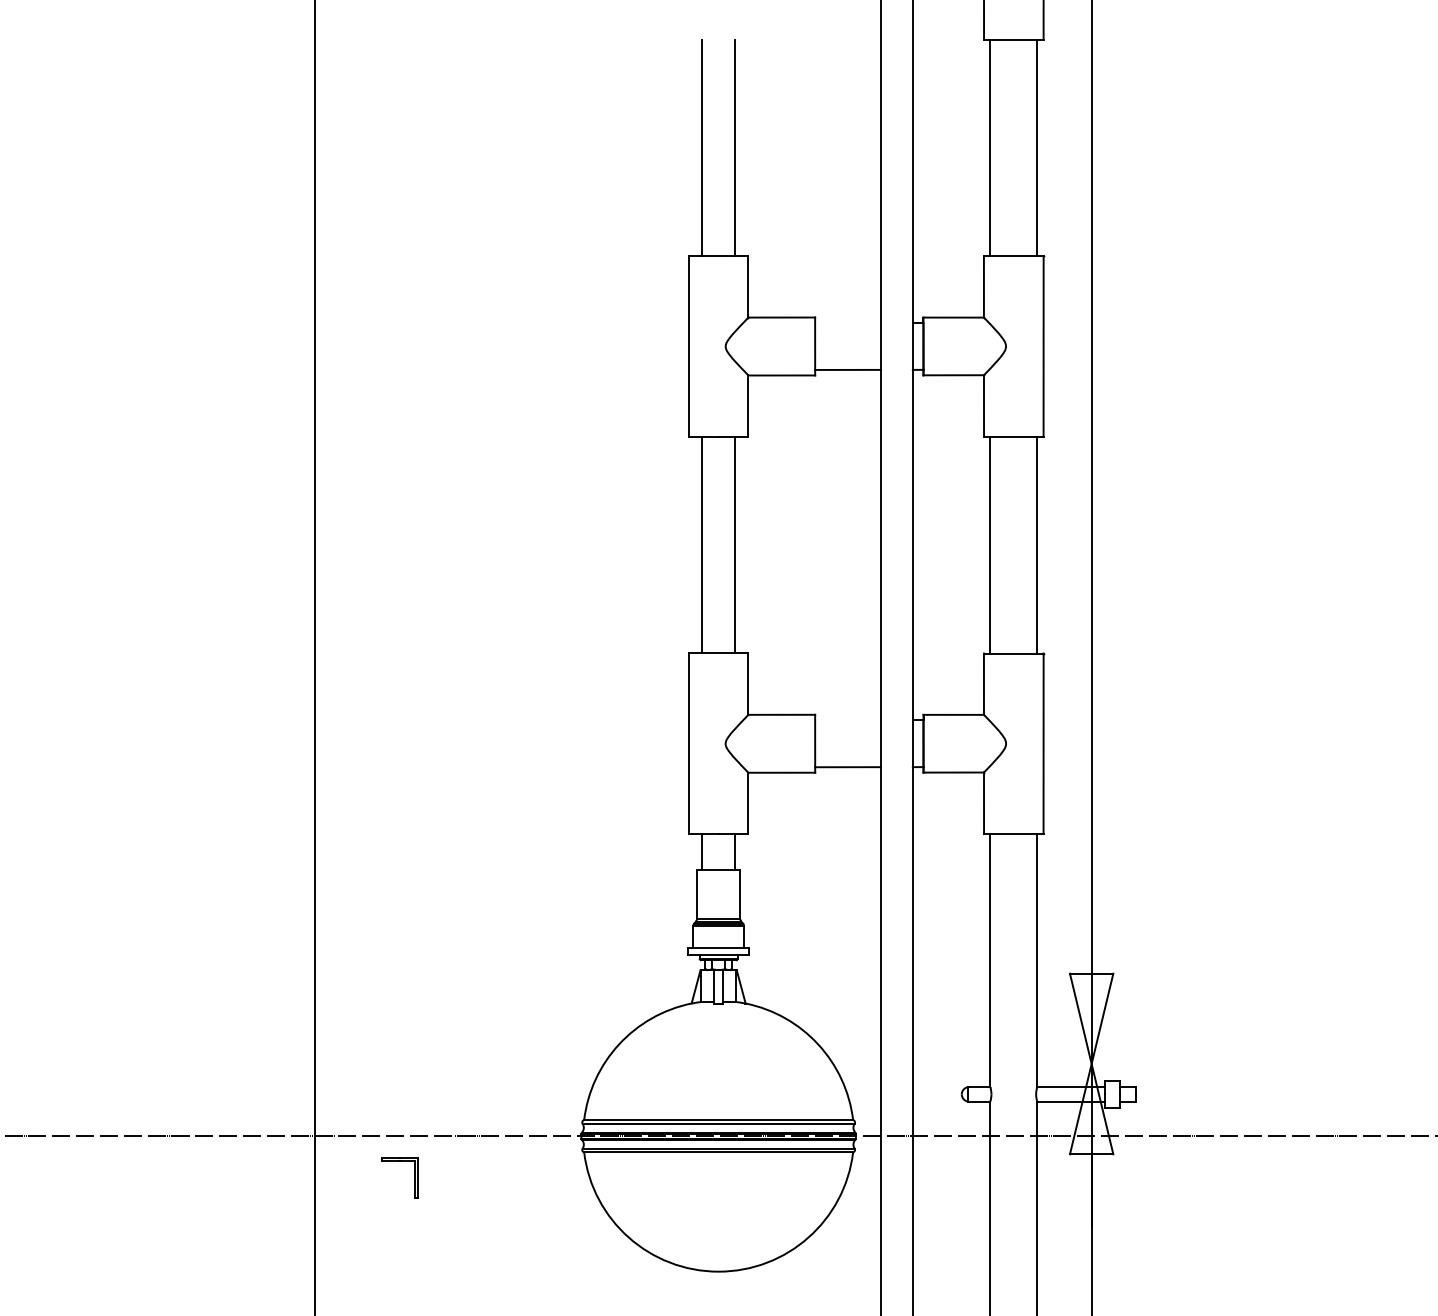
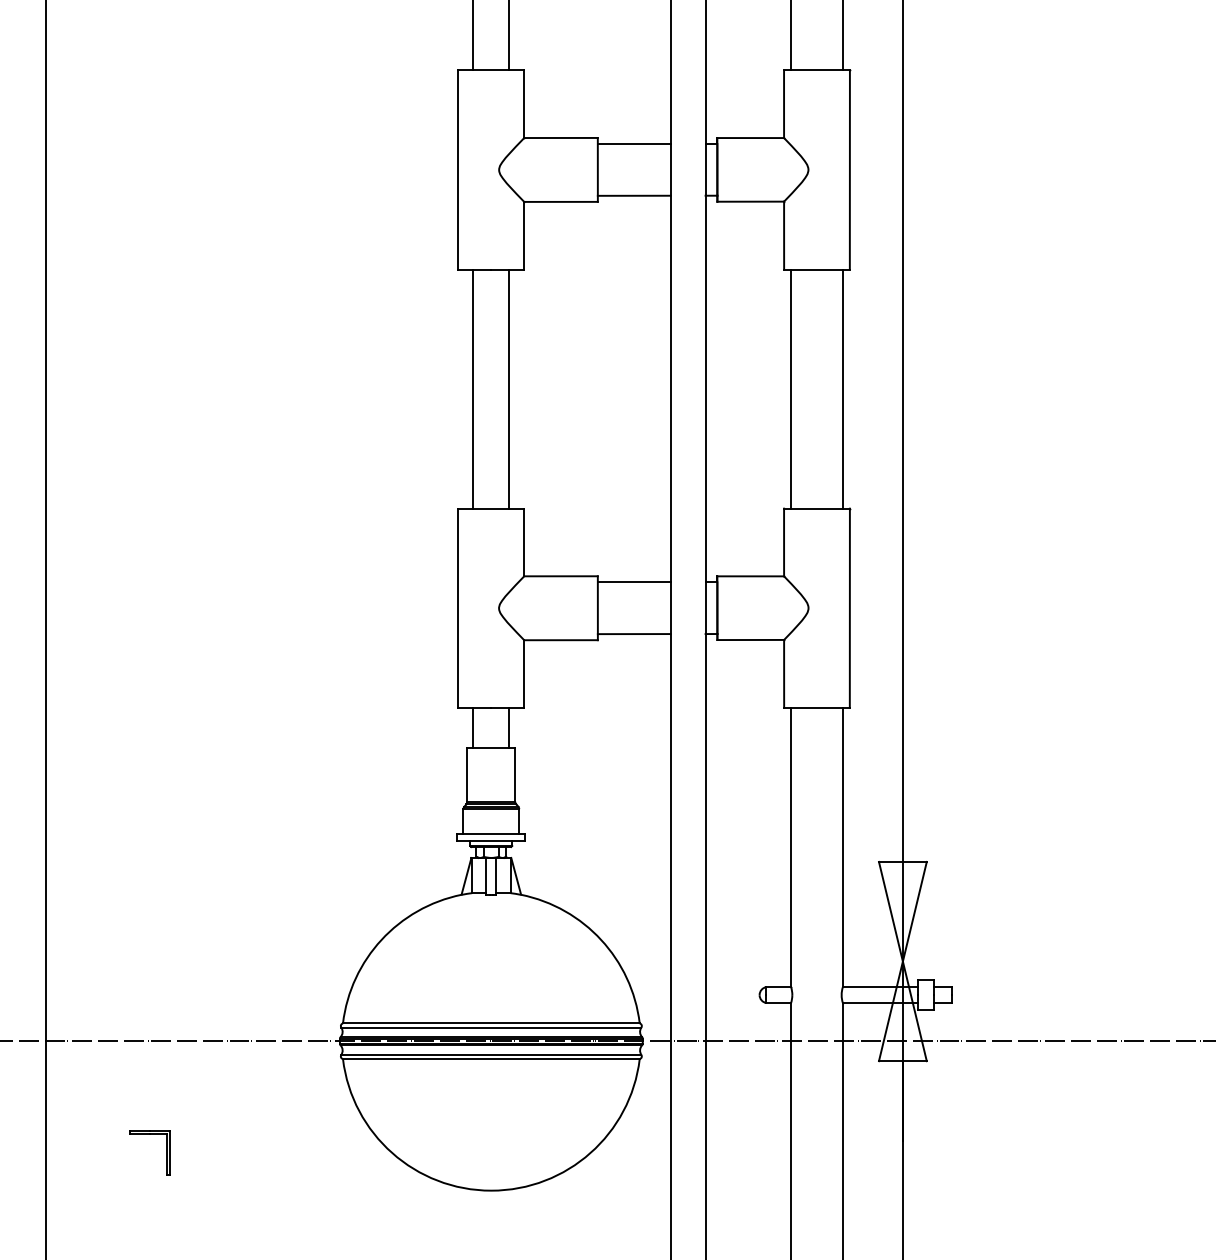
line: (848, 323) -> (634, 144), added
line: (848, 720) -> (634, 582), added
part: (414, 1177) -> (165, 1151), moved

